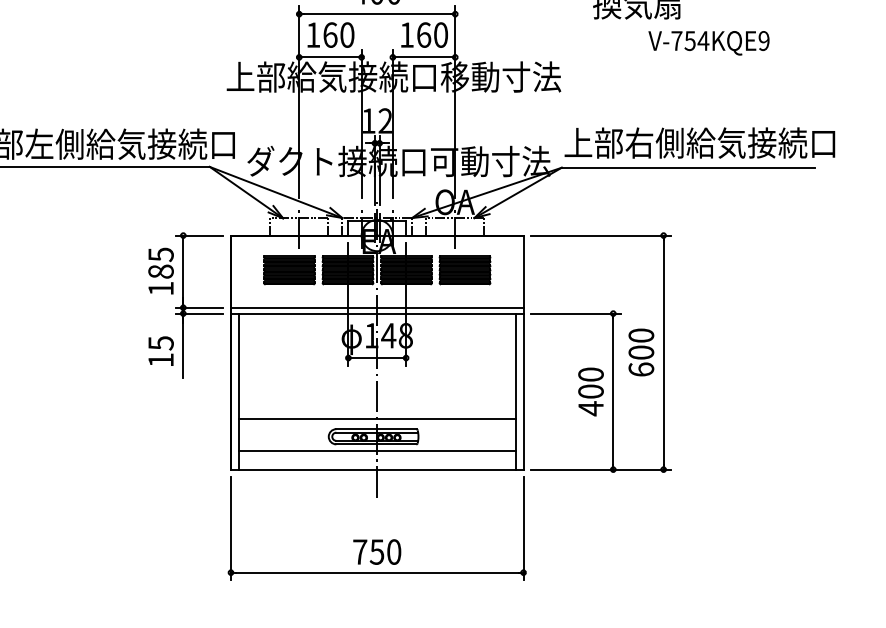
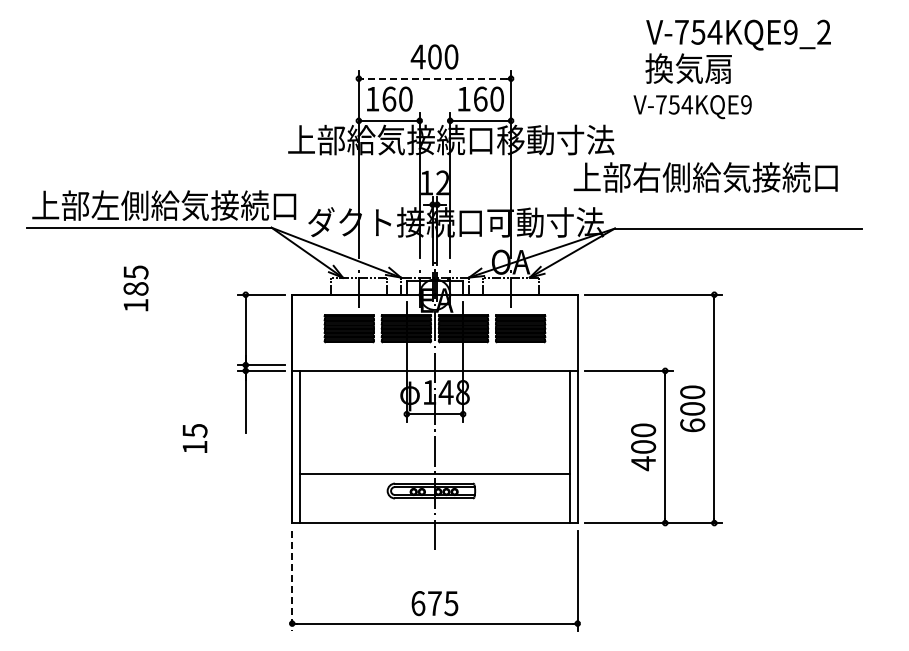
line: (376, 13) -> (434, 78), solid -> dashed
text: (708, 43) -> (692, 107), moved
text: (699, 143) -> (705, 177), moved
text: (160, 271) -> (135, 288), moved
line: (376, 308) -> (434, 365), removed
text: (160, 351) -> (194, 438), moved
line: (376, 451) -> (434, 505), removed
line: (231, 529) -> (292, 581), solid -> dashed
text: (376, 552) -> (434, 603), 750 -> 675

